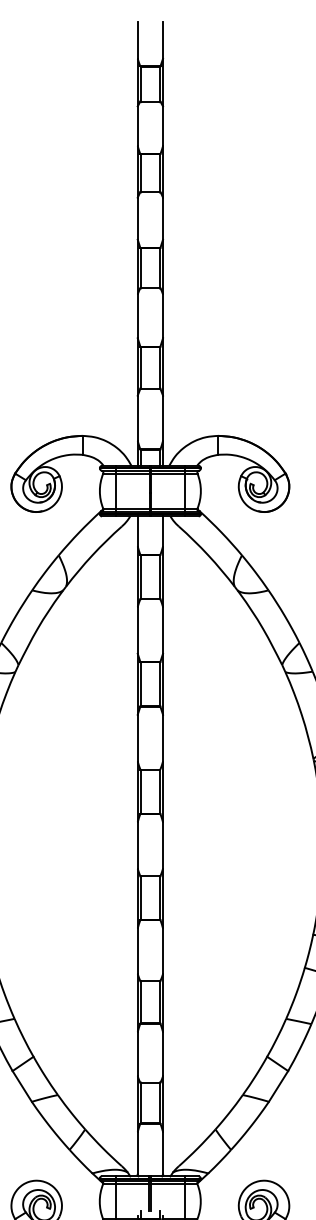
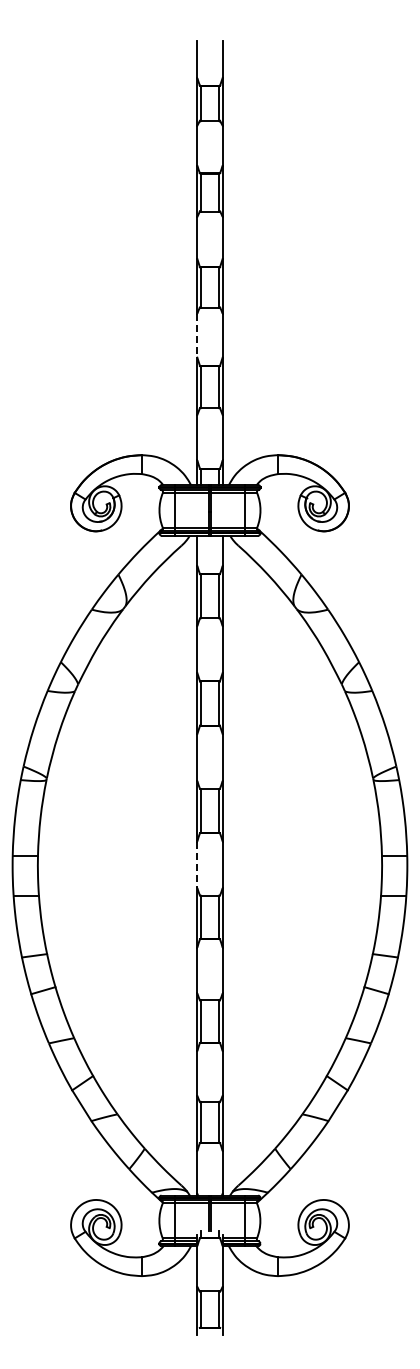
line: (137, 316) -> (197, 335), solid -> dashed
line: (137, 846) -> (197, 865), solid -> dashed

